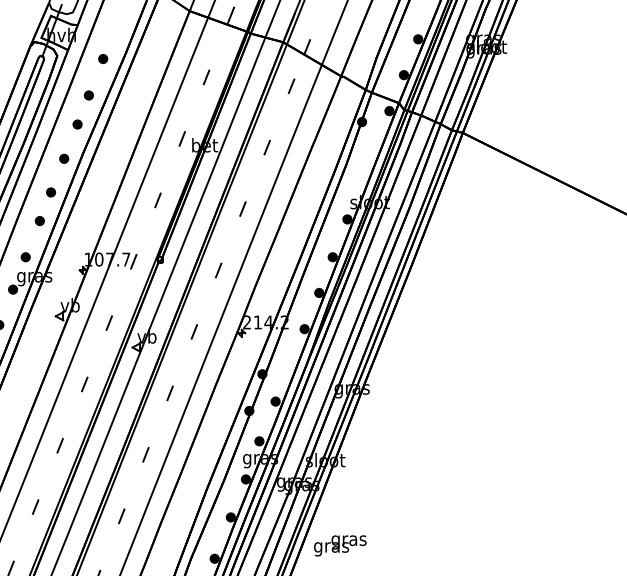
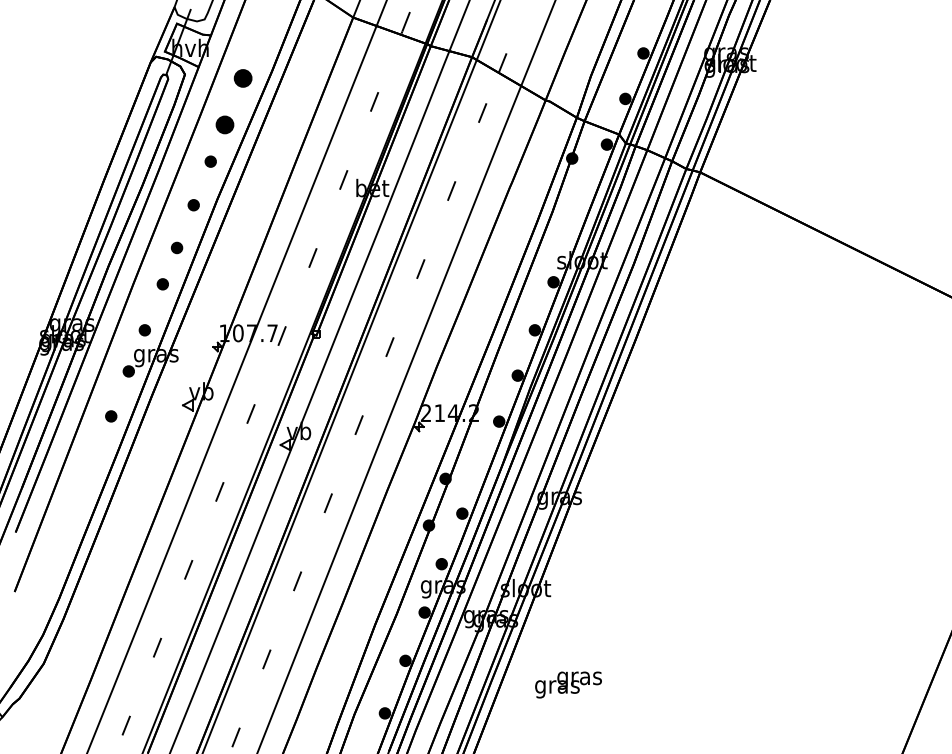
part: (103, 59) -> (243, 78), size x1.6
part: (89, 95) -> (225, 124), size x1.6
text: (340, 545) -> (568, 684), moved

